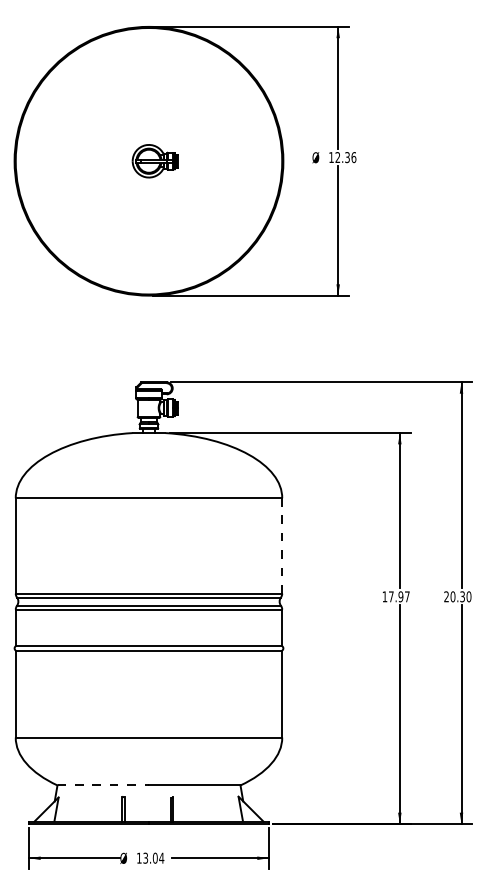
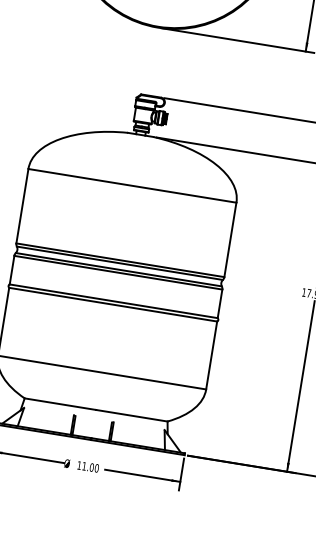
line: (282, 545) -> (230, 239), dashed -> solid
line: (103, 785) -> (60, 404), dashed -> solid
text: (153, 857) -> (90, 466), 13.04 -> 11.00

